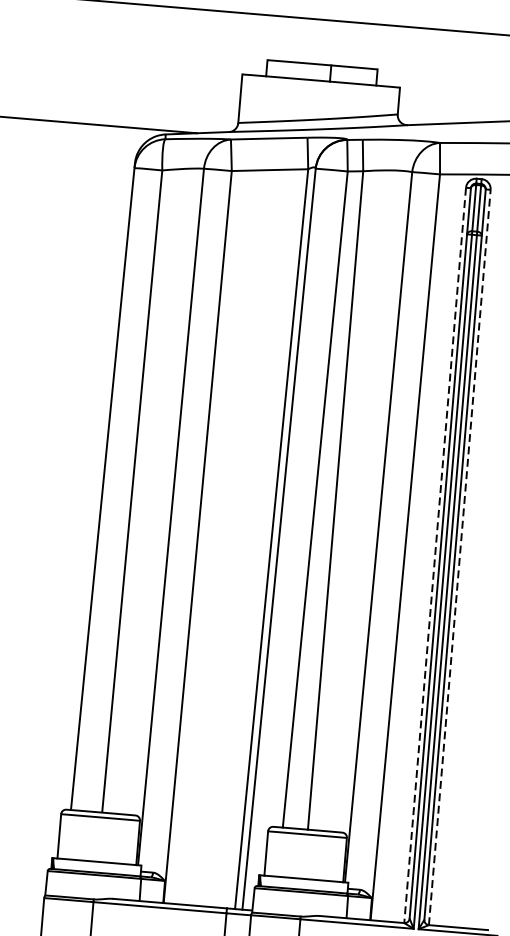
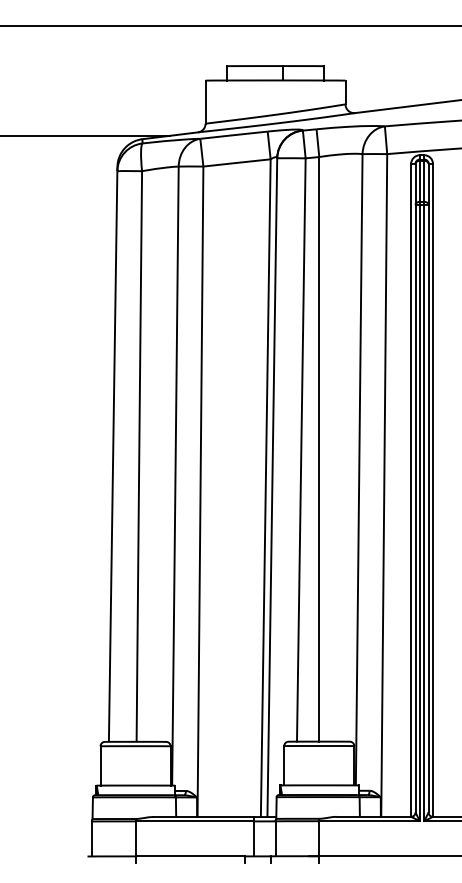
line: (435, 555) -> (411, 490), dashed -> solid
line: (460, 556) -> (433, 489), dashed -> solid

